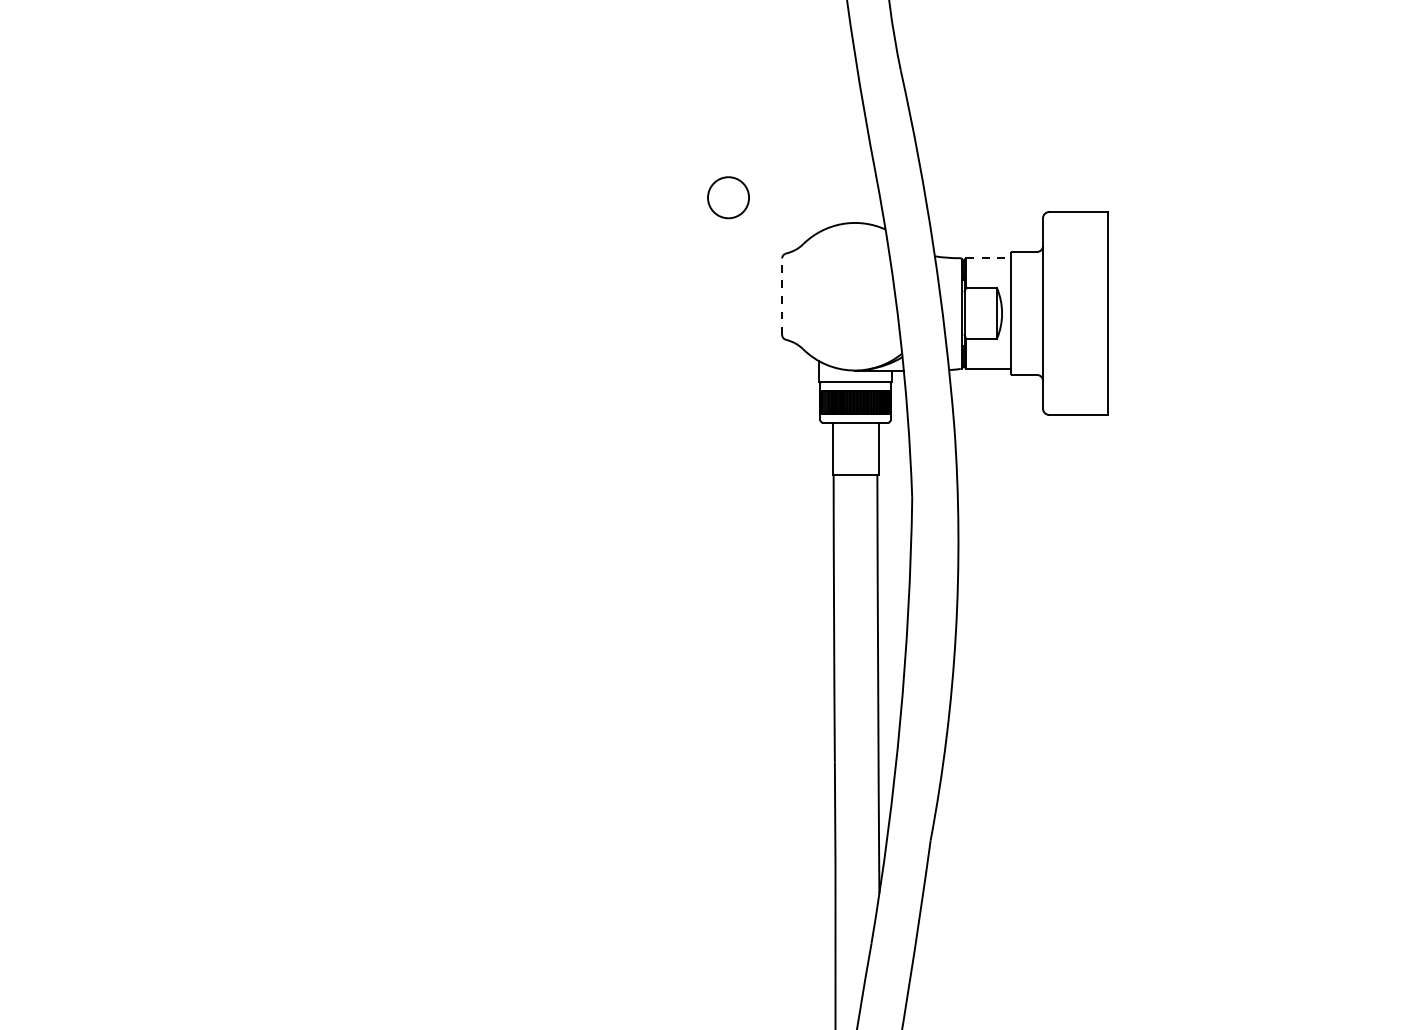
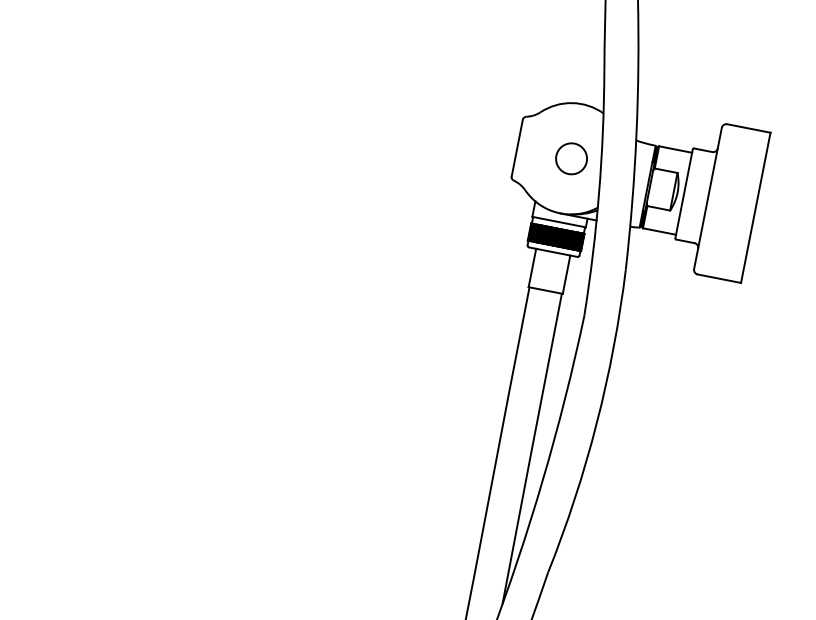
circle: (728, 197) -> (571, 158), moved
line: (988, 258) -> (675, 149), dashed -> solid
line: (782, 296) -> (517, 148), dashed -> solid

